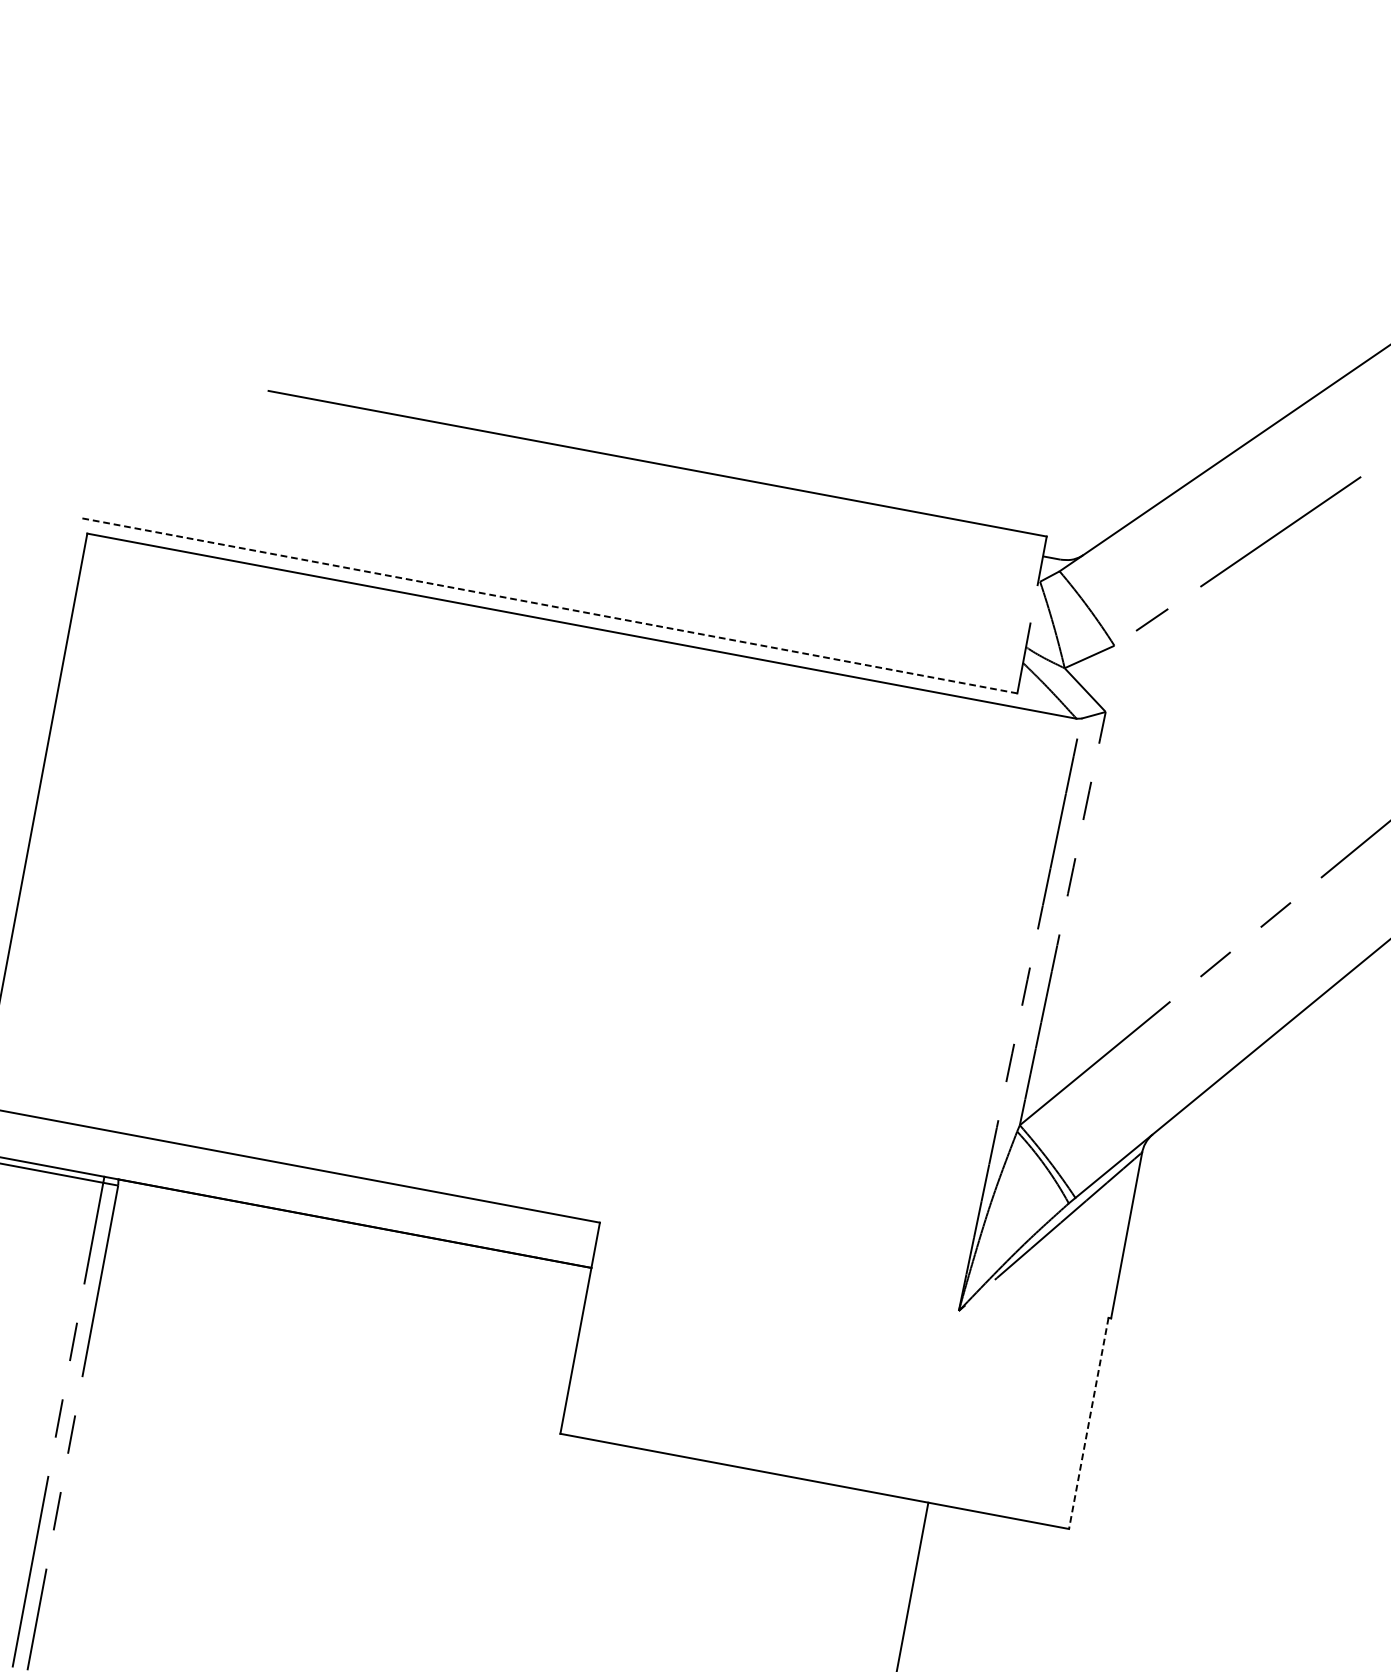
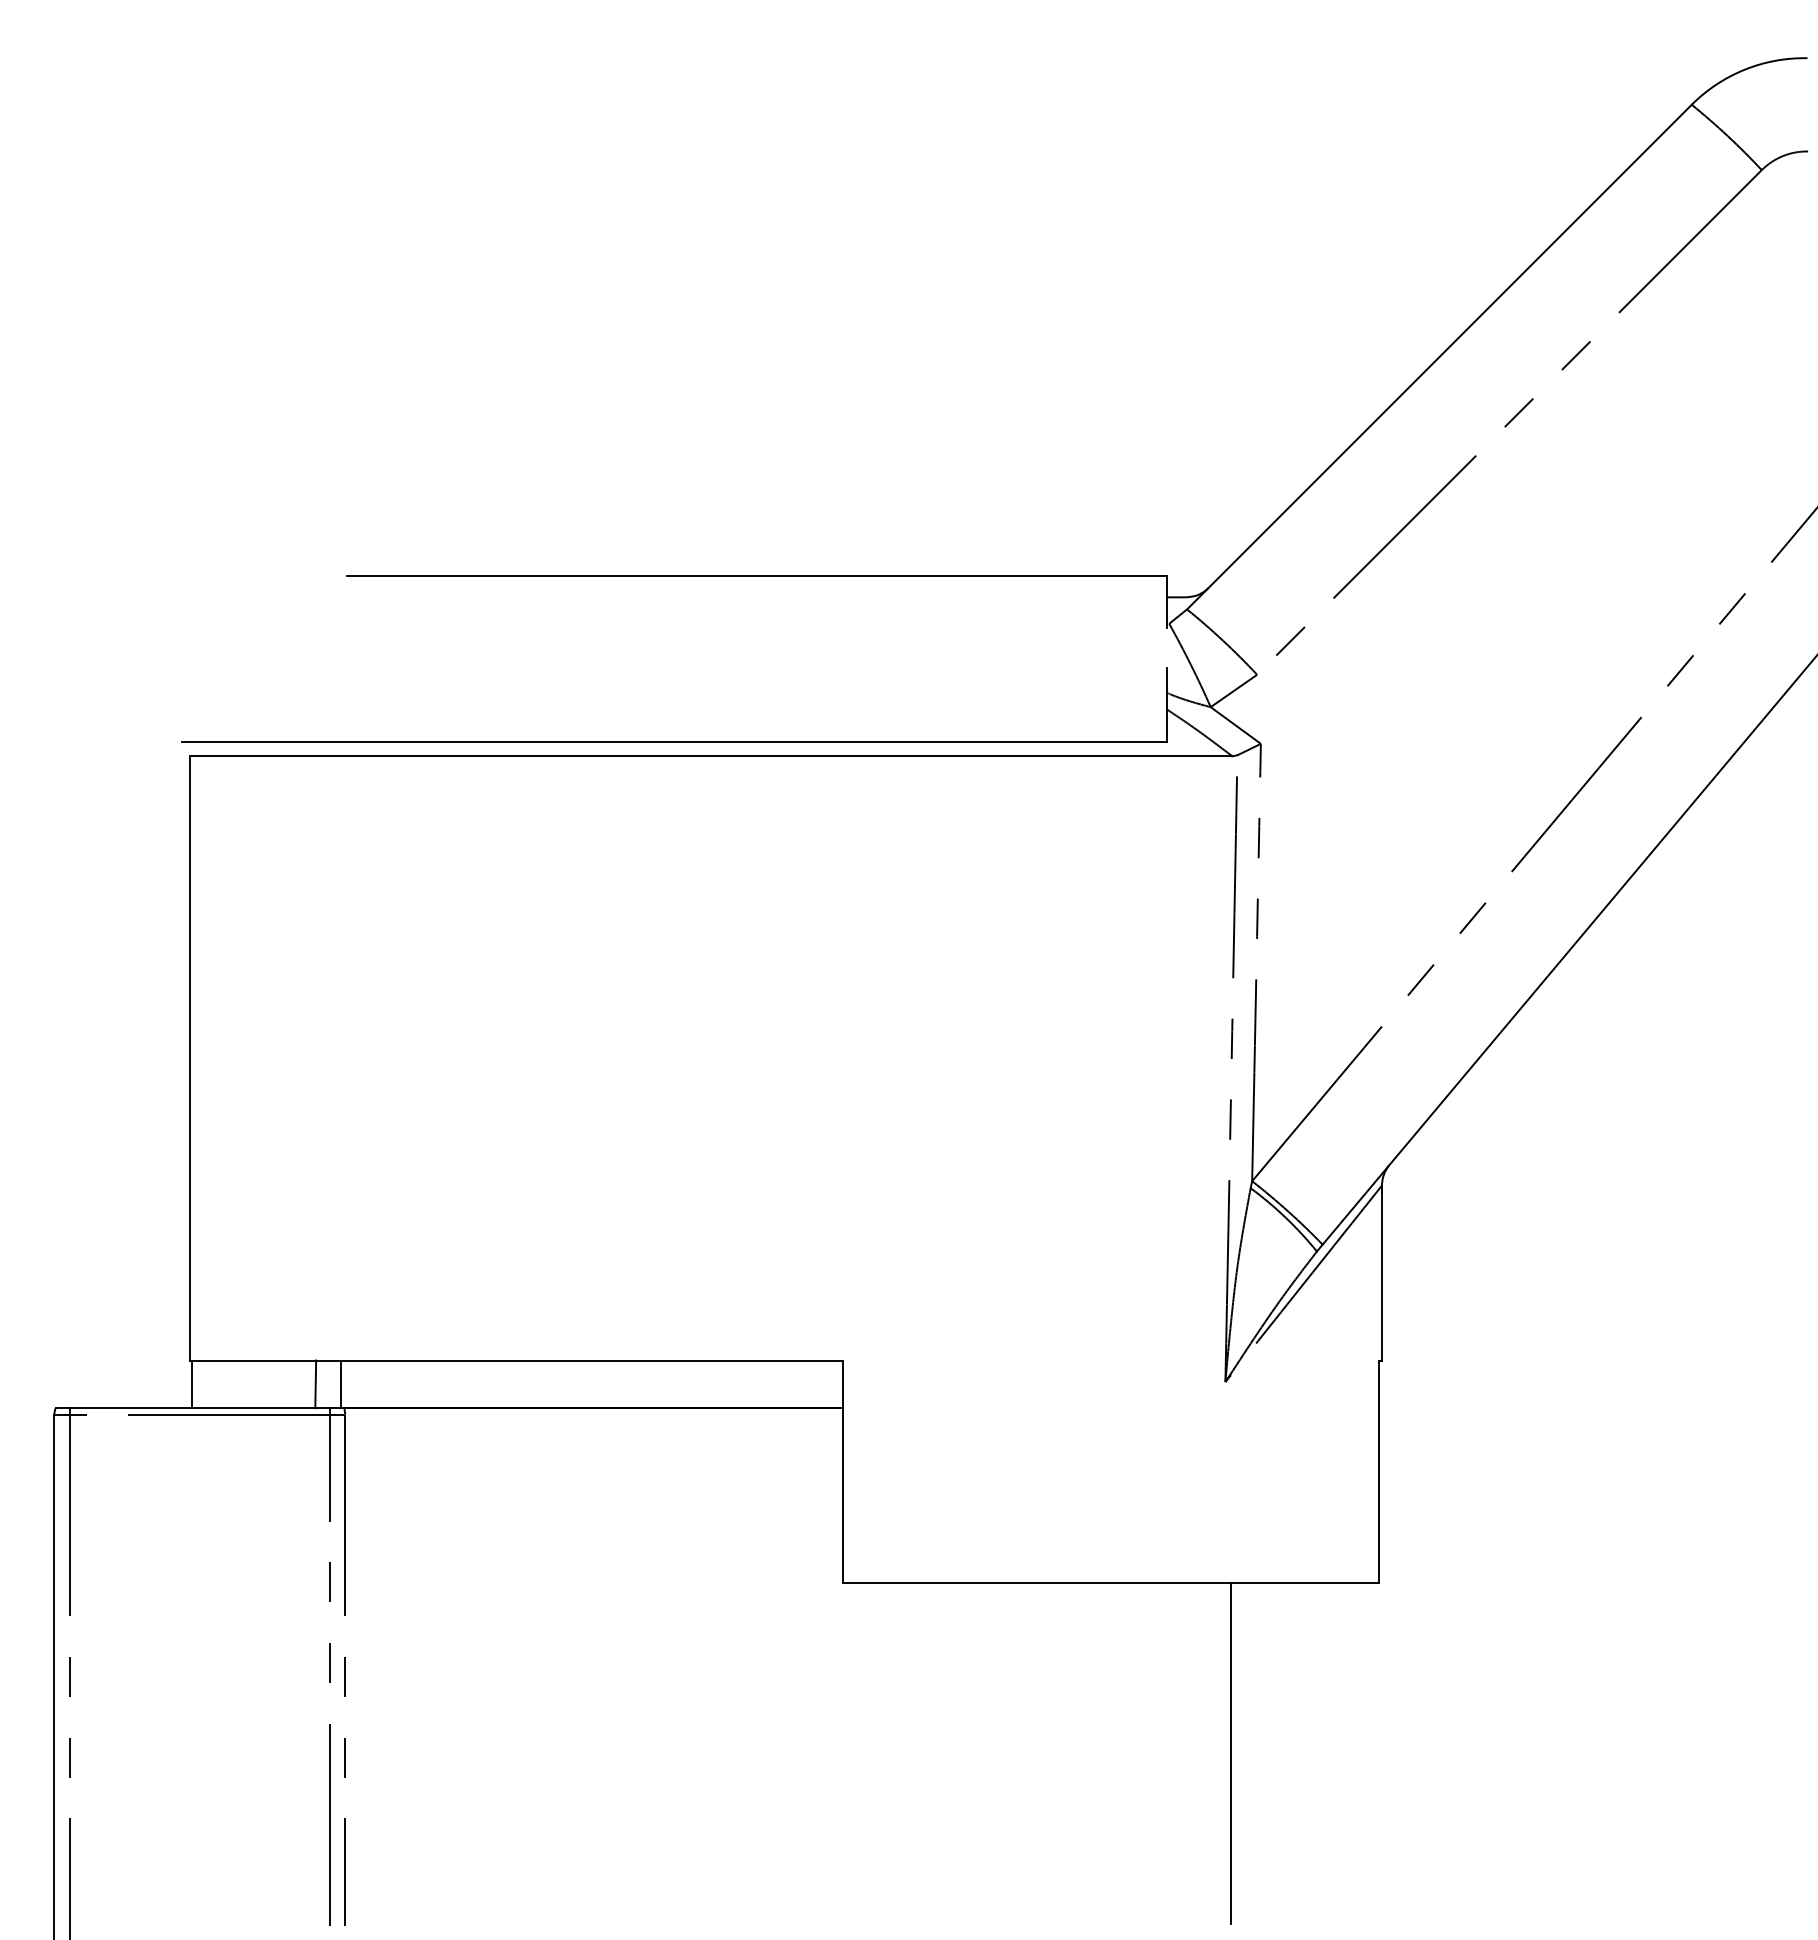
line: (549, 605) -> (674, 741), dashed -> solid
line: (95, 1151) -> (315, 1384), added
line: (119, 1156) -> (340, 1384), added
line: (1088, 1424) -> (1379, 1472), dashed -> solid

